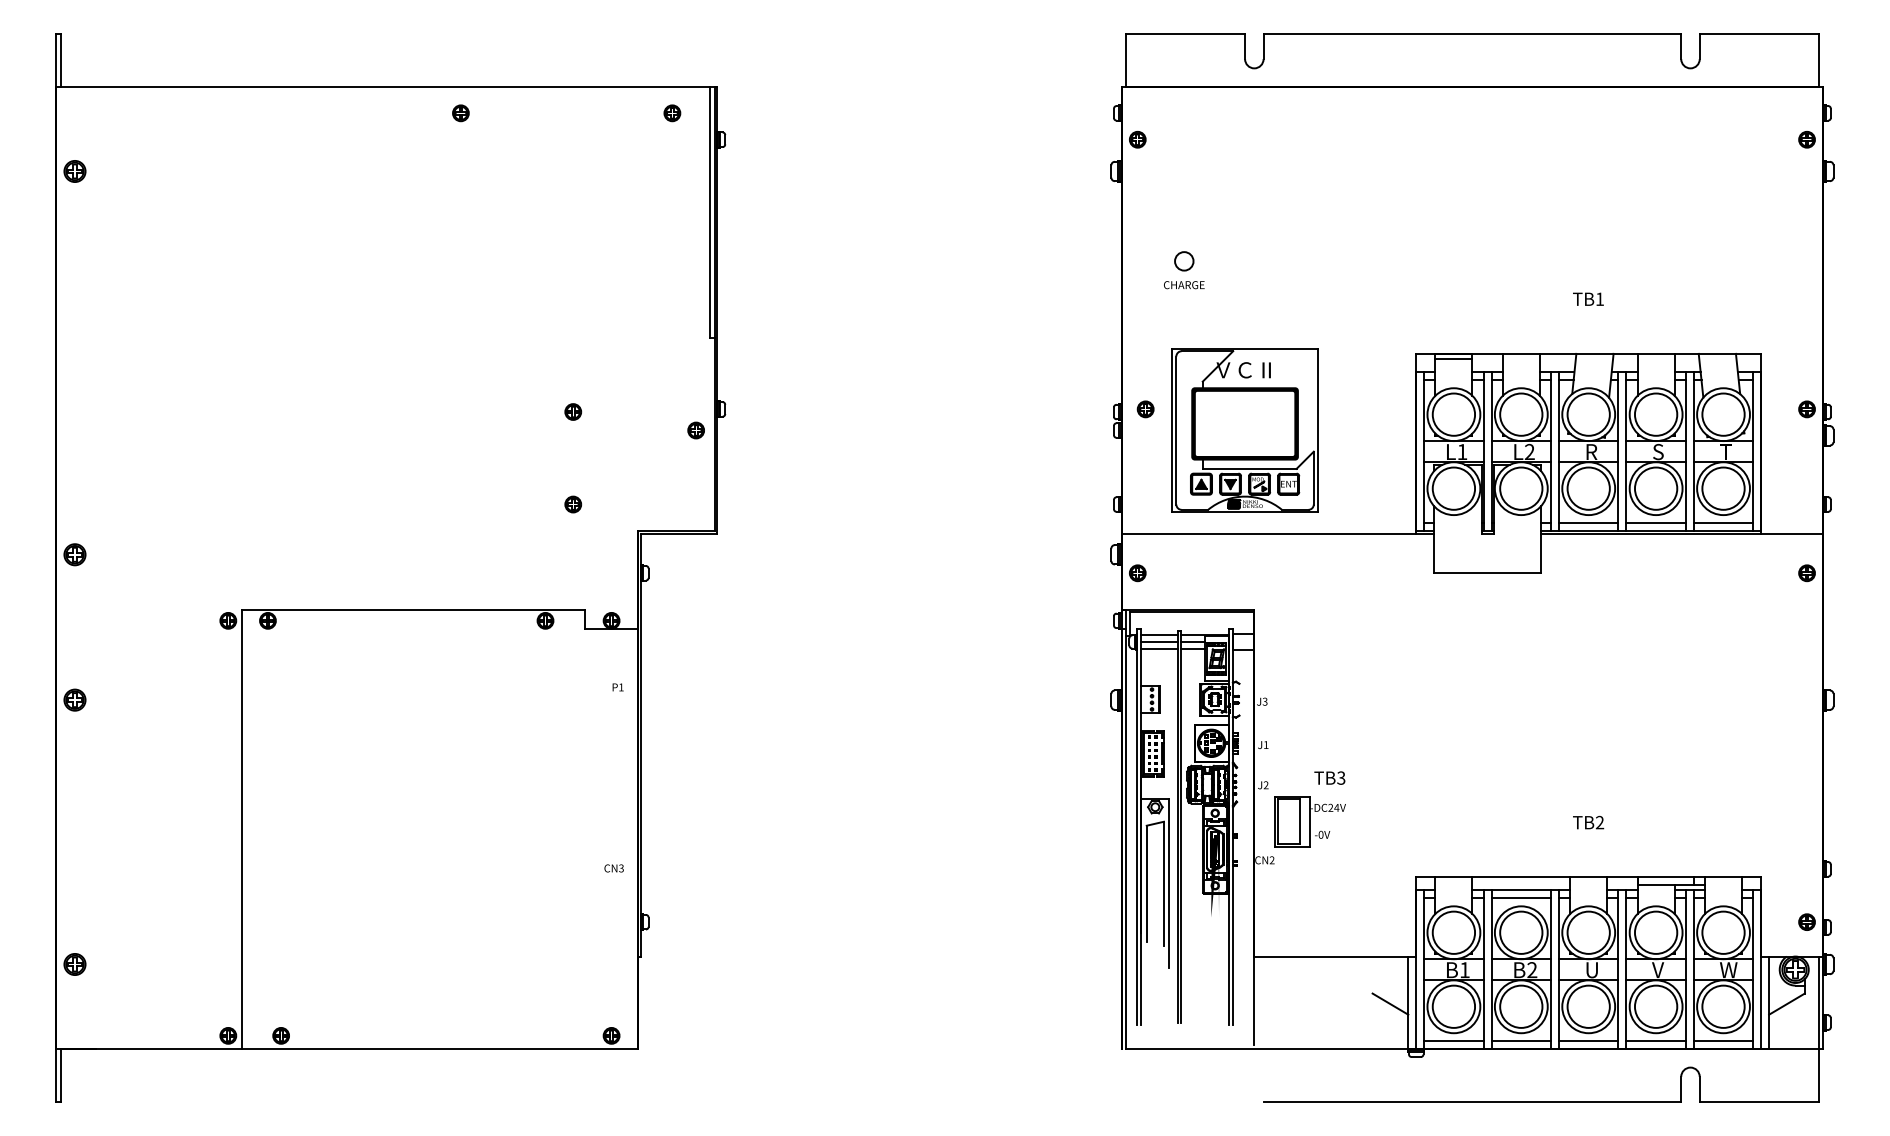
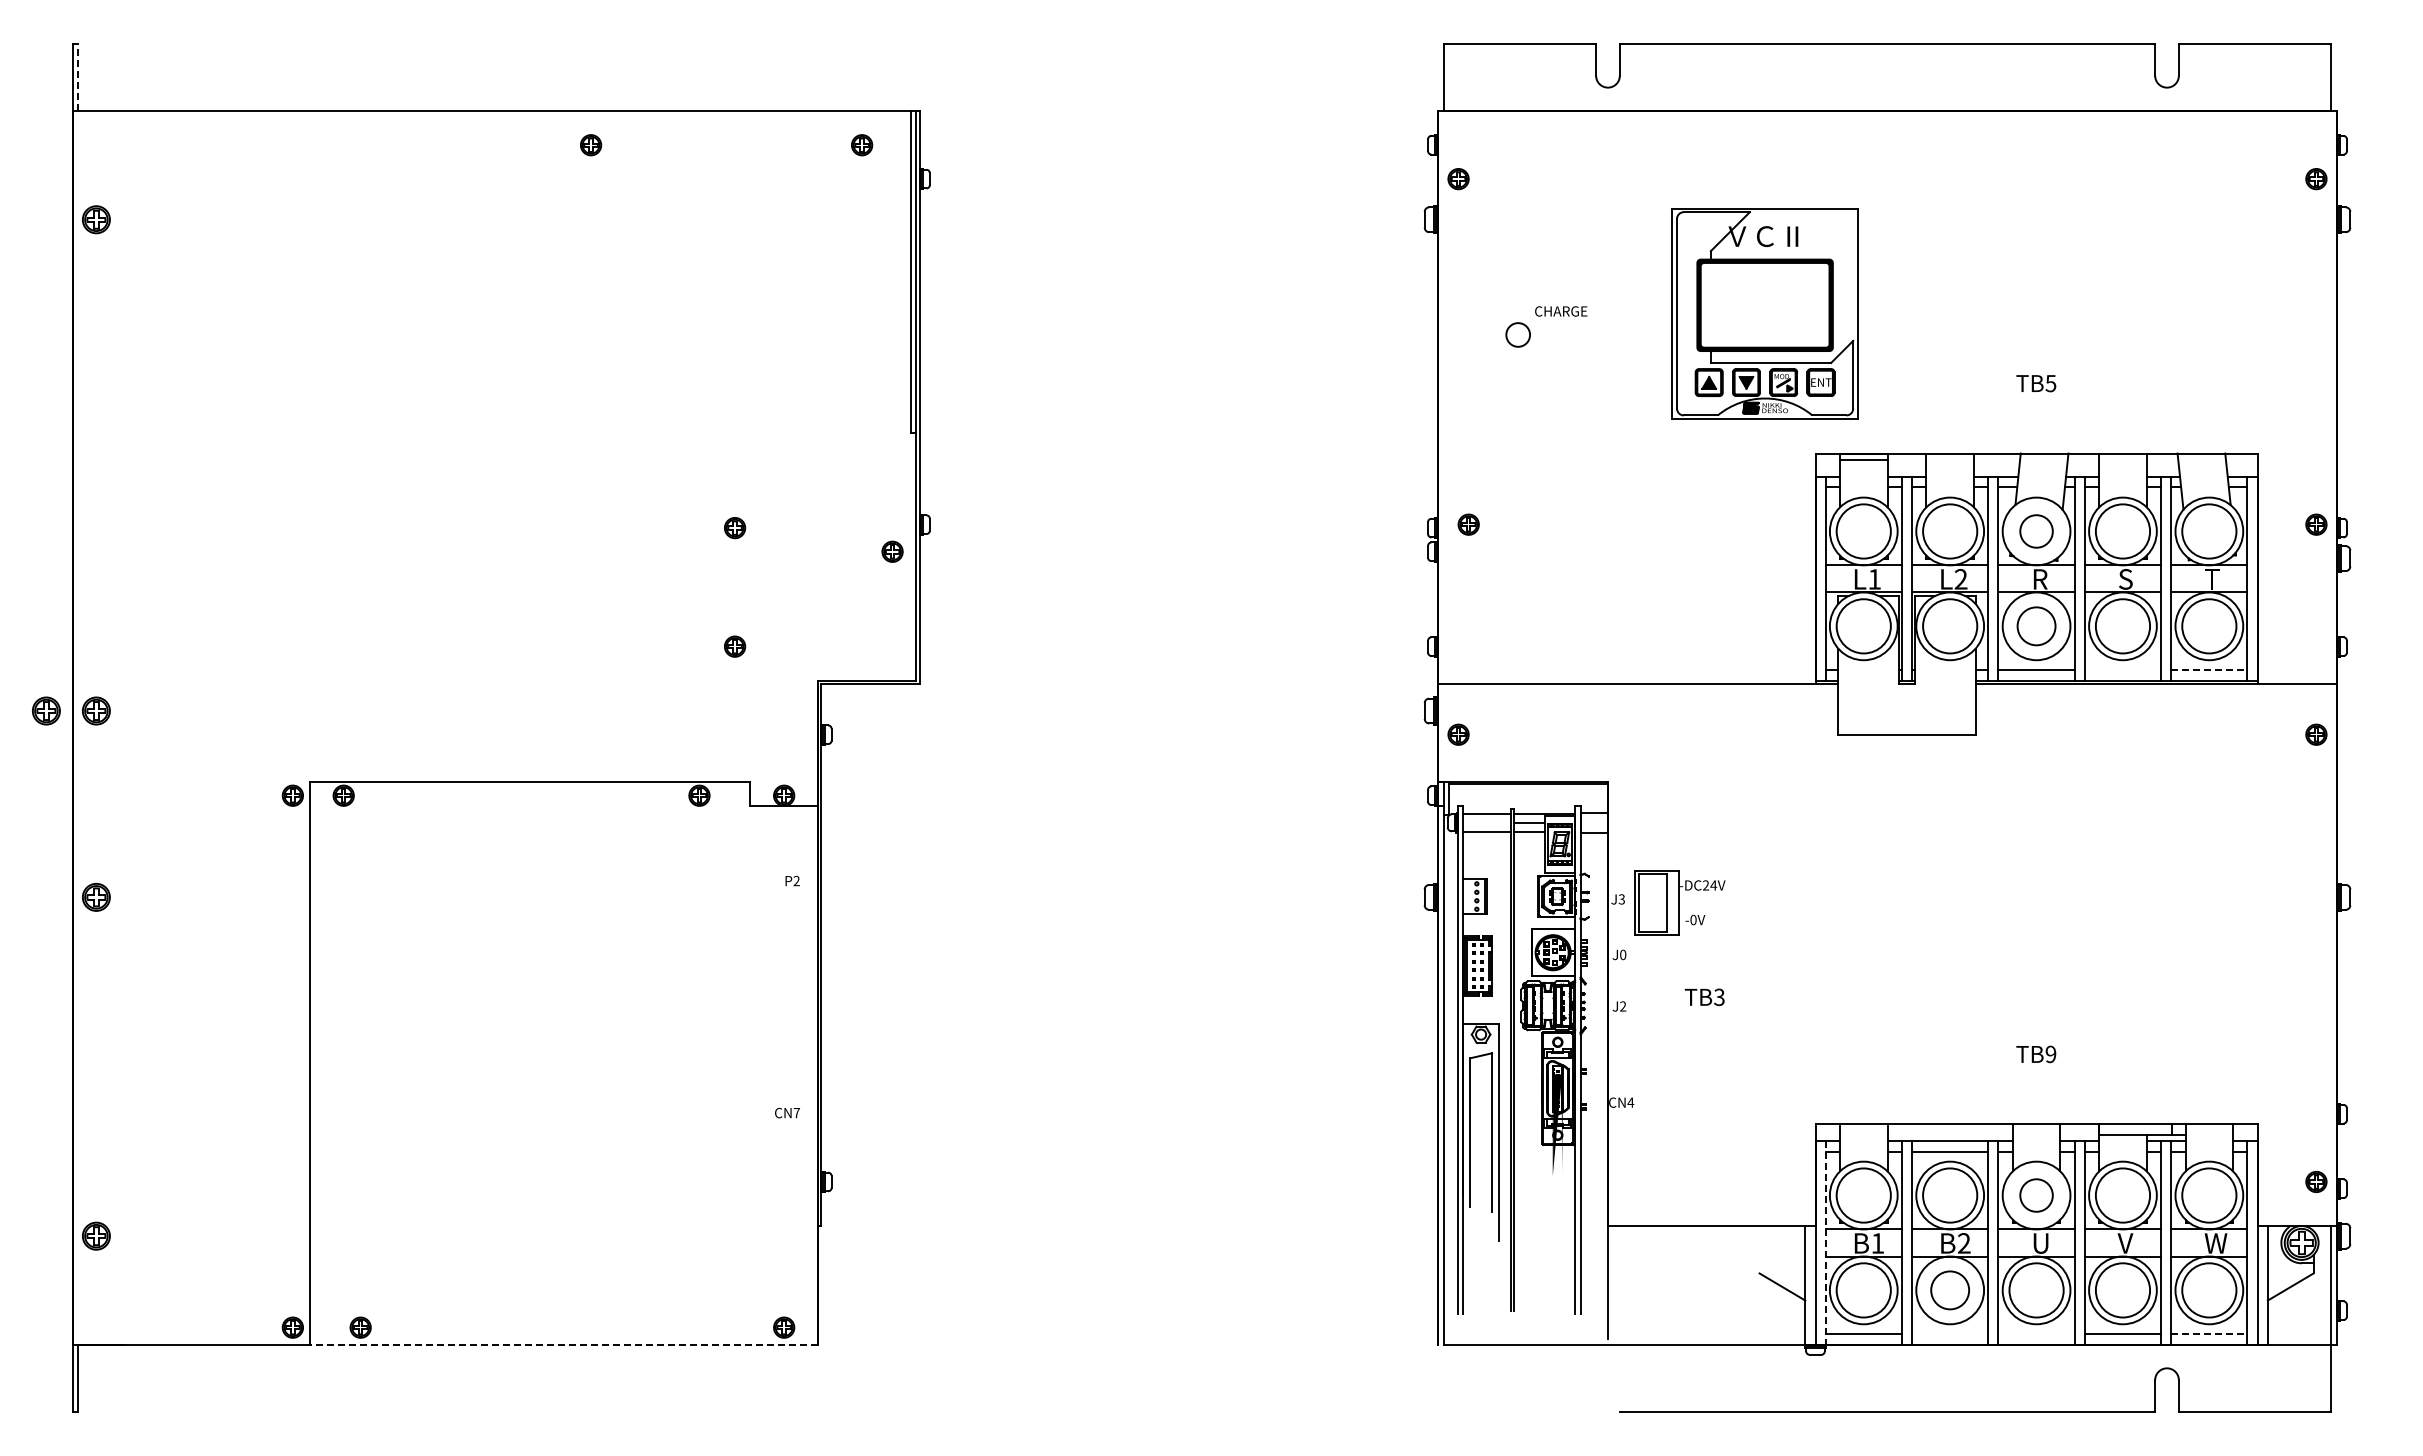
line: (61, 60) -> (78, 77), solid -> dashed
text: (1184, 285) -> (1561, 311), moved
text: (1599, 299) -> (2050, 383), TB1 -> TB5
circle: (1588, 414) -> (2036, 531), size x0.6
part: (1244, 430) -> (1764, 313), moved
circle: (1588, 488) -> (2036, 626), size x0.7
line: (1655, 523) -> (2122, 670), removed
line: (1723, 523) -> (2209, 670), solid -> dashed
part: (36, 554) -> (46, 710), added
line: (1159, 641) -> (1486, 822), removed
text: (621, 686) -> (796, 880), P1 -> P2
text: (1266, 744) -> (1623, 954), J1 -> J0
part: (1310, 821) -> (1679, 902), moved
text: (1599, 822) -> (2050, 1054), TB2 -> TB9
text: (1271, 860) -> (1630, 1102), CN2 -> CN4
text: (621, 867) -> (796, 1112), CN3 -> CN7
circle: (1588, 932) -> (2036, 1195), size x0.6
line: (1424, 969) -> (1825, 1242), solid -> dashed
circle: (1521, 1006) -> (1950, 1290), size x0.7
line: (1521, 1041) -> (1950, 1334), removed
line: (1588, 1041) -> (2036, 1334), removed
line: (1723, 1041) -> (2209, 1334), solid -> dashed
line: (439, 1048) -> (563, 1344), solid -> dashed

